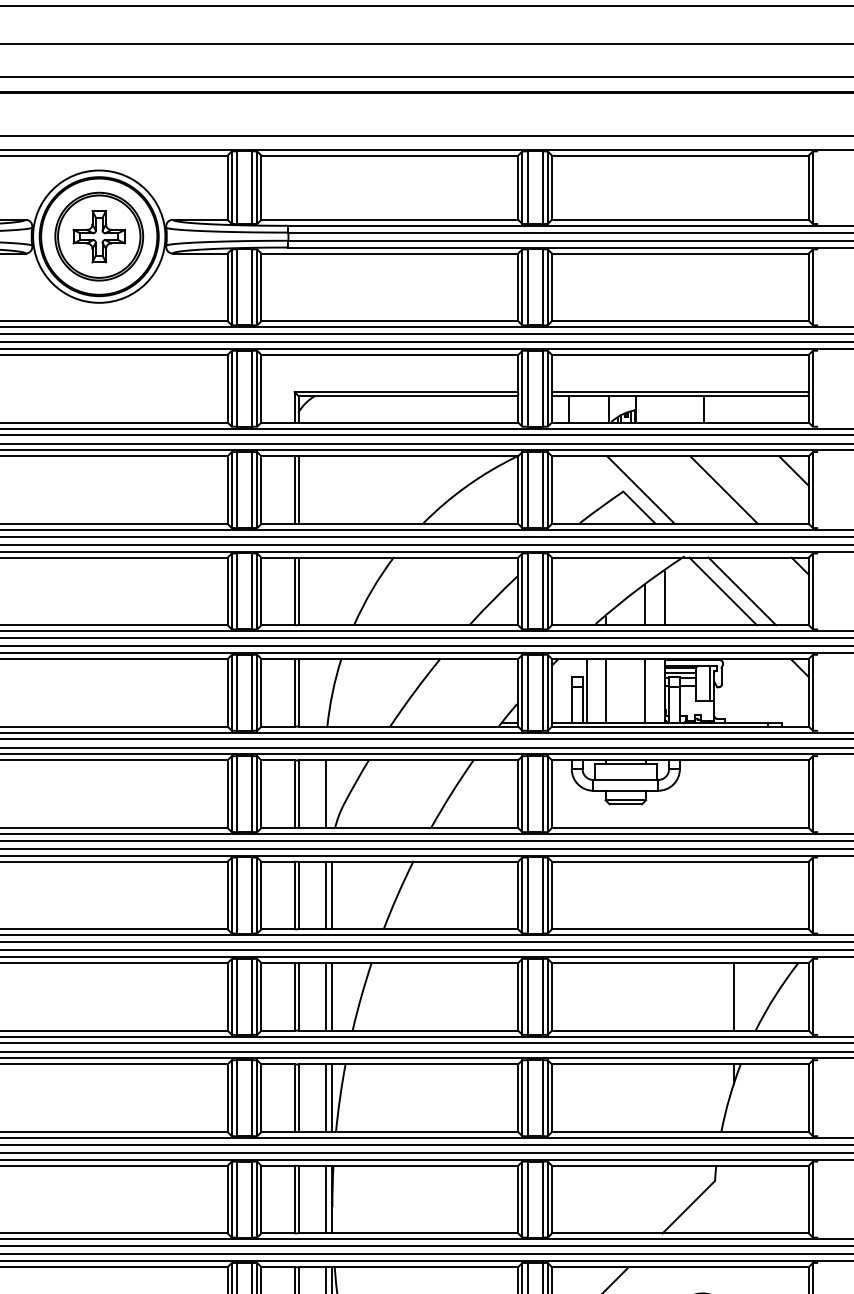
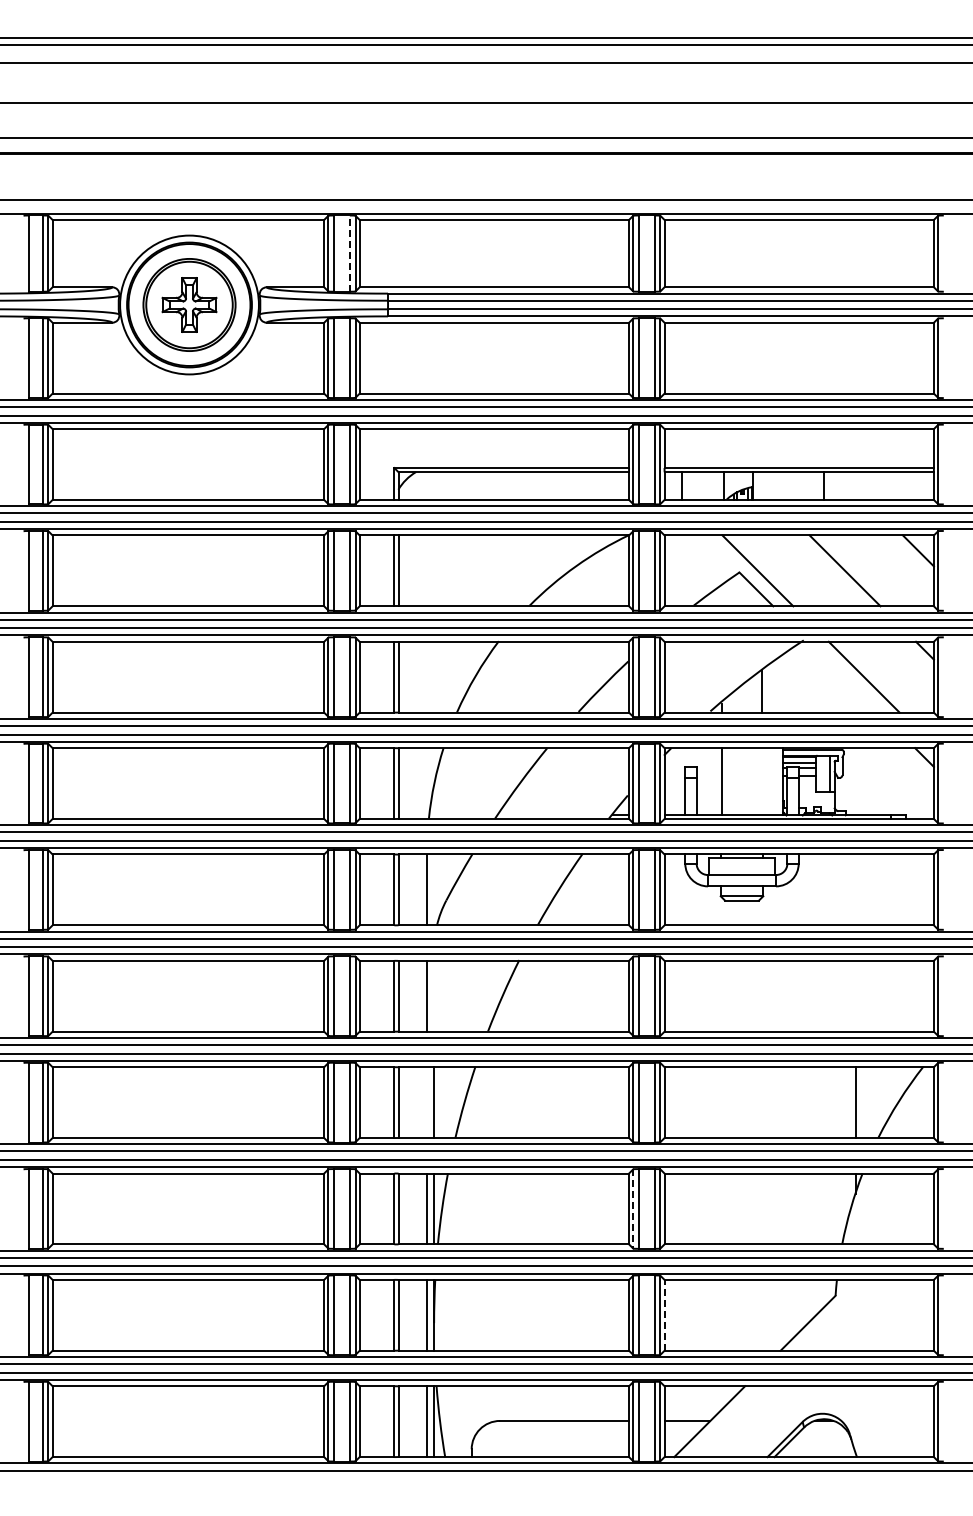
line: (251, 187) -> (349, 253), solid -> dashed
line: (722, 590) -> (843, 676), removed
line: (664, 598) -> (782, 684), removed
line: (587, 690) -> (701, 781), removed
line: (645, 690) -> (762, 781), removed
line: (332, 894) -> (434, 995), removed
line: (326, 996) -> (427, 1102), removed
line: (522, 1097) -> (633, 1208), solid -> dashed
line: (551, 1198) -> (664, 1314), solid -> dashed

